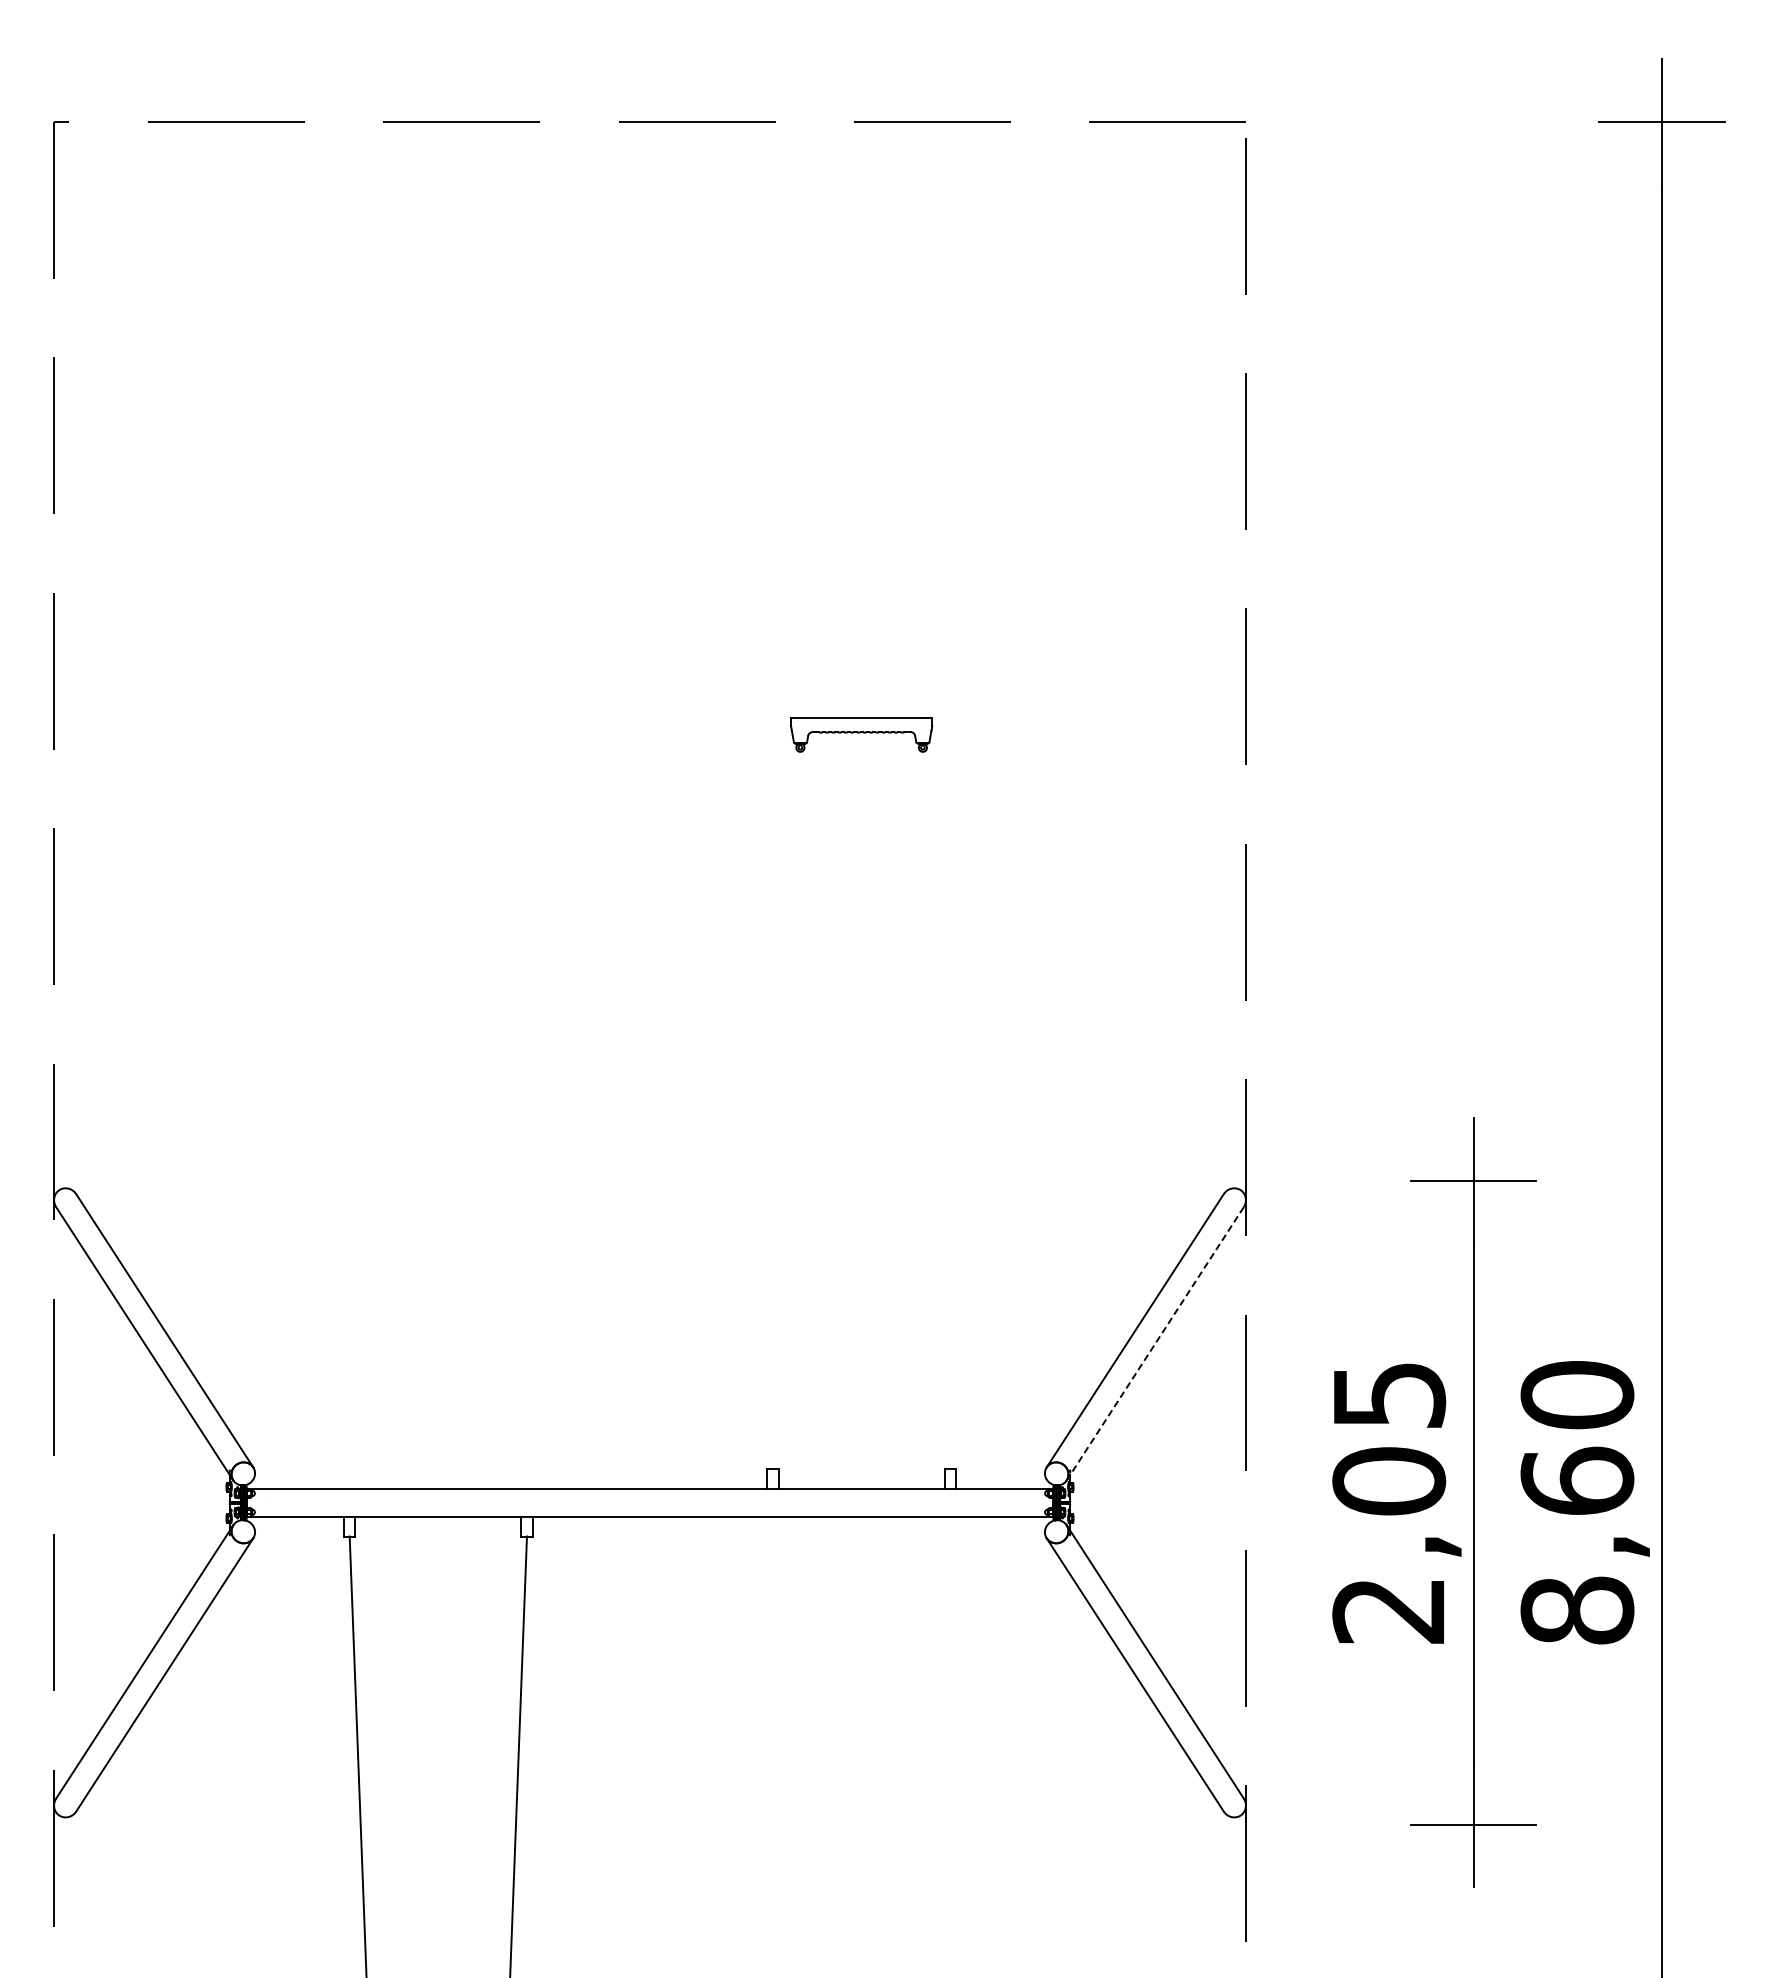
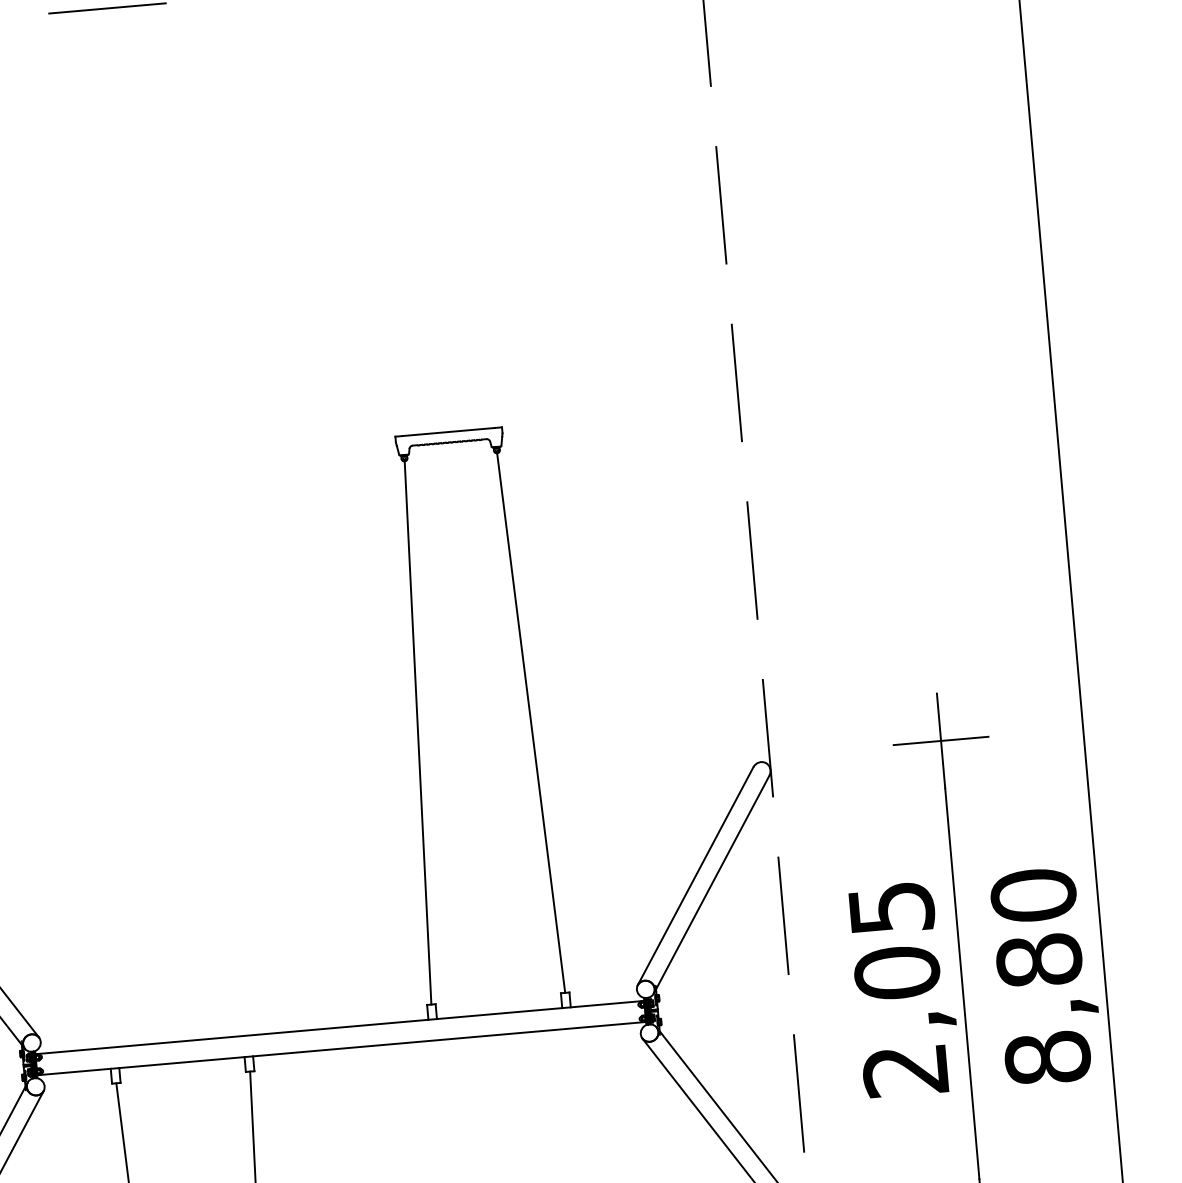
line: (786, 1110) -> (417, 732), added
line: (936, 1110) -> (531, 723), added
line: (1155, 1343) -> (711, 884), dashed -> solid
text: (1577, 1480) -> (1039, 959), 8,60 -> 8,80

